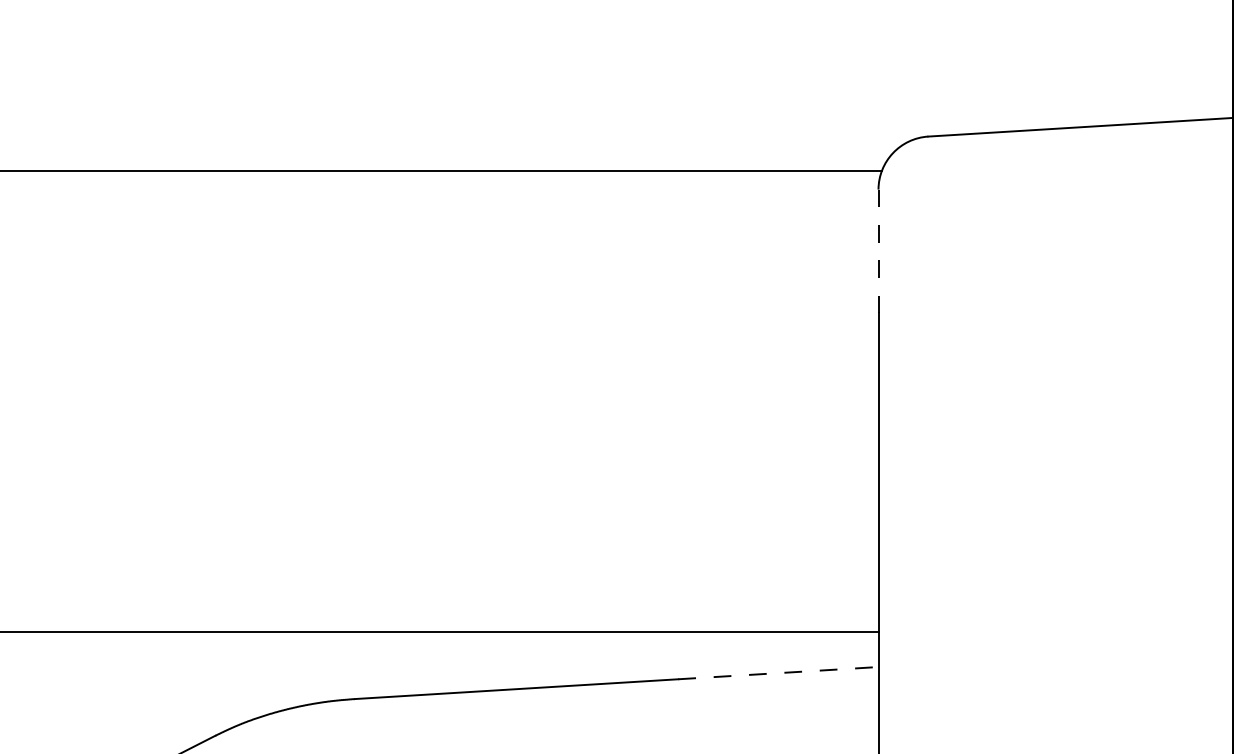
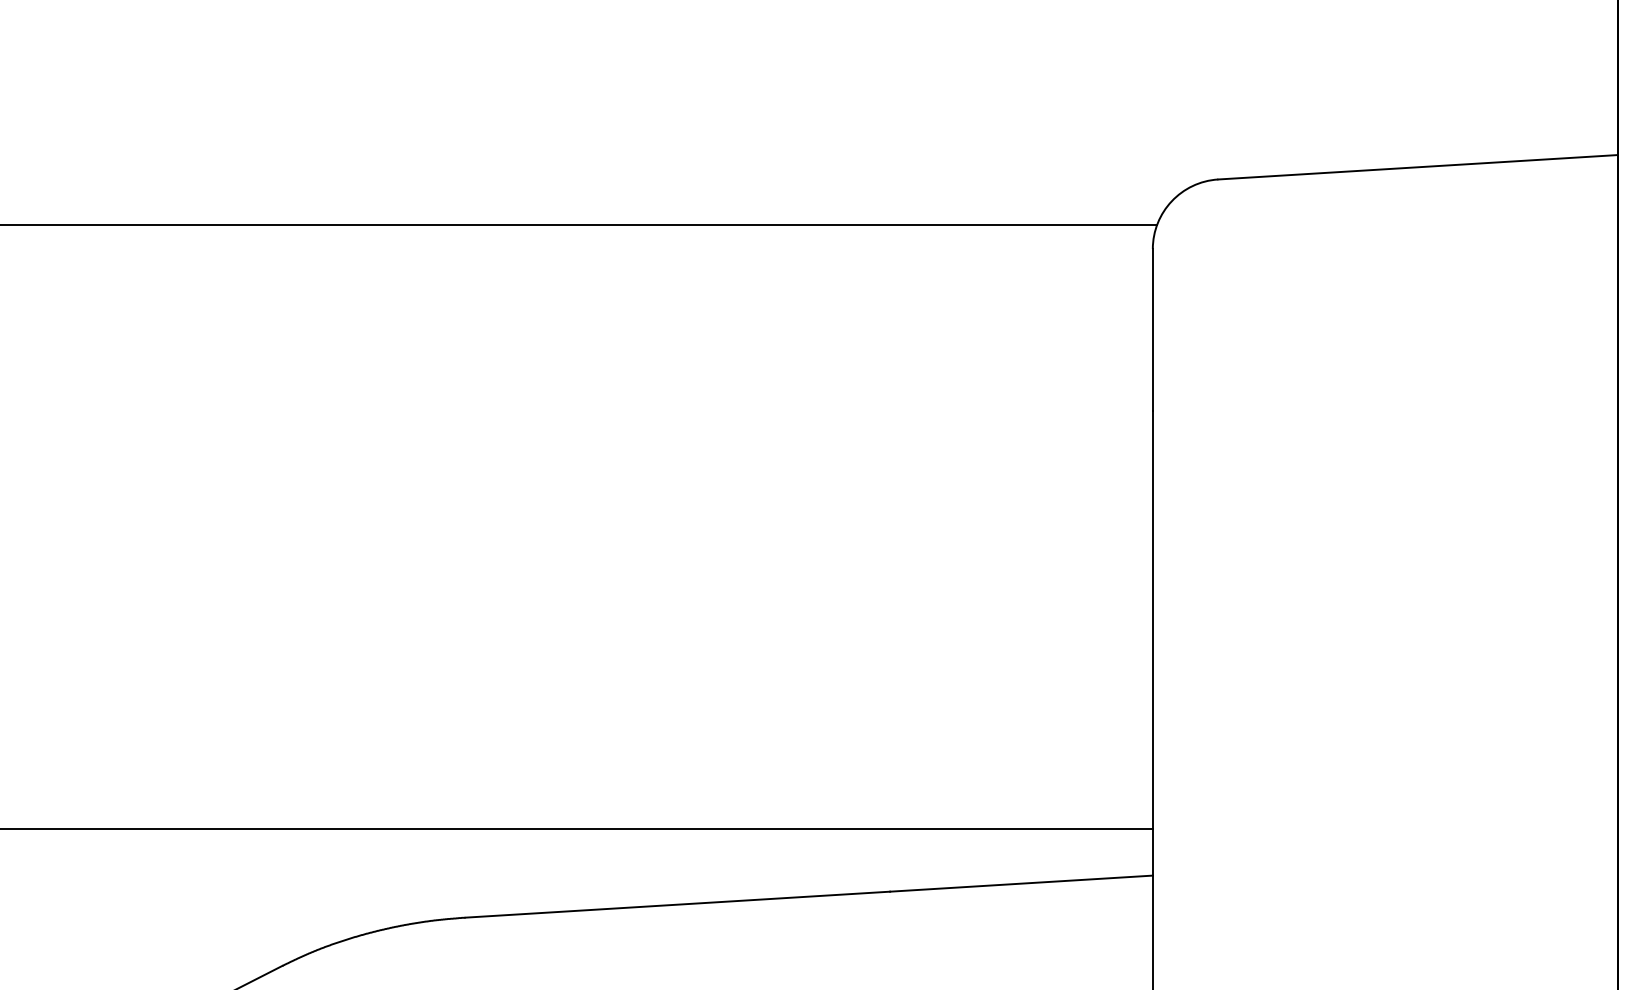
line: (878, 250) -> (1152, 329), dashed -> solid
line: (778, 673) -> (1021, 883), dashed -> solid

